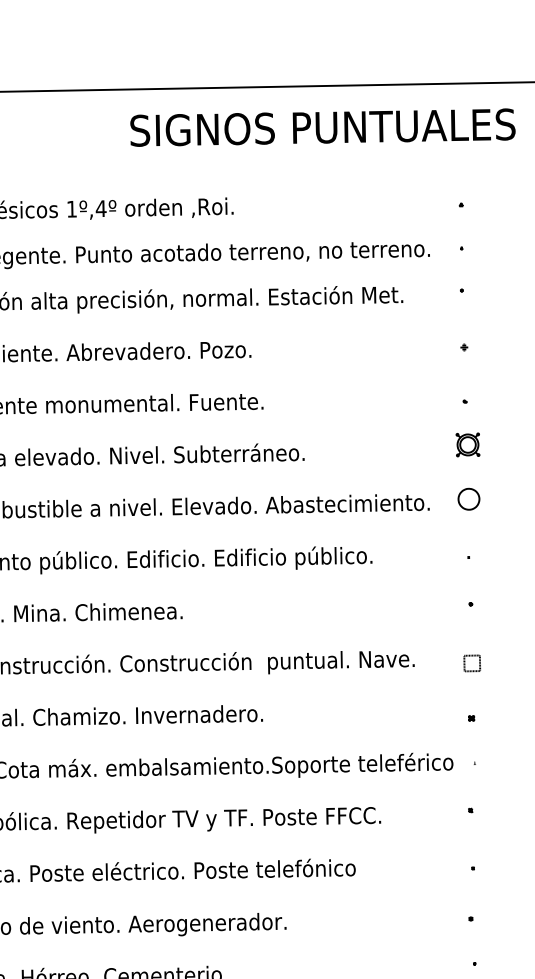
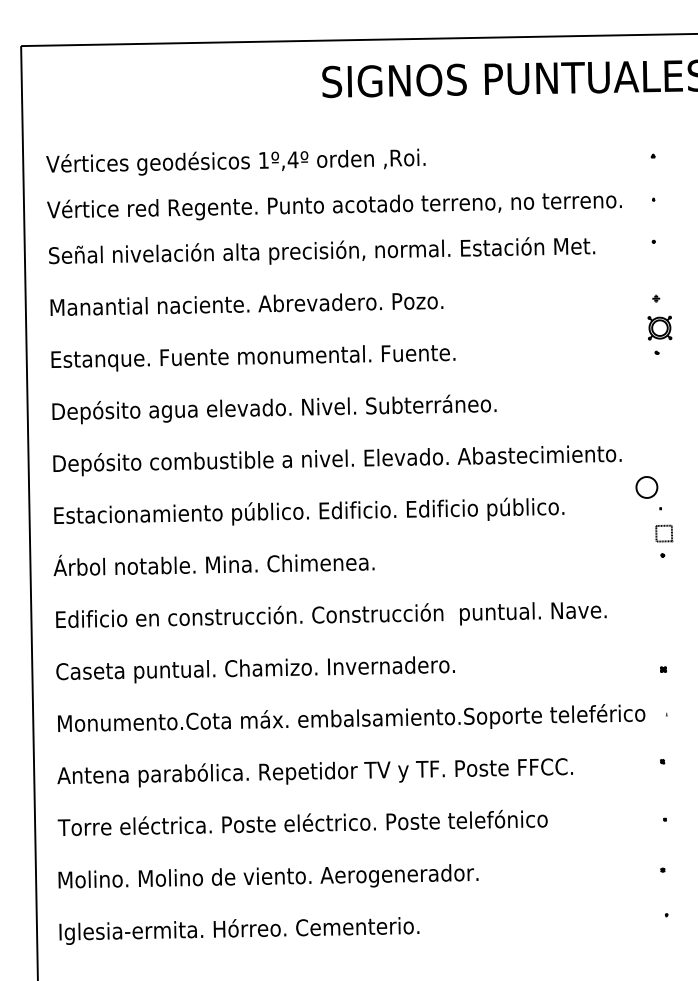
part: (467, 444) -> (659, 327), moved
part: (468, 499) -> (646, 487), moved
part: (472, 663) -> (664, 533), moved

